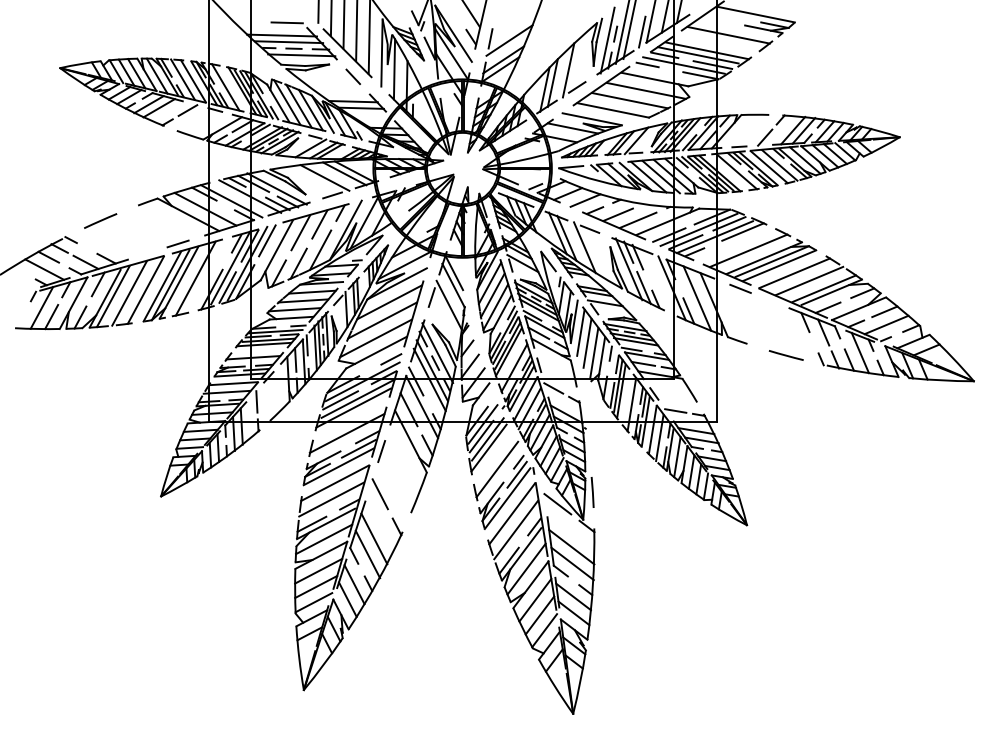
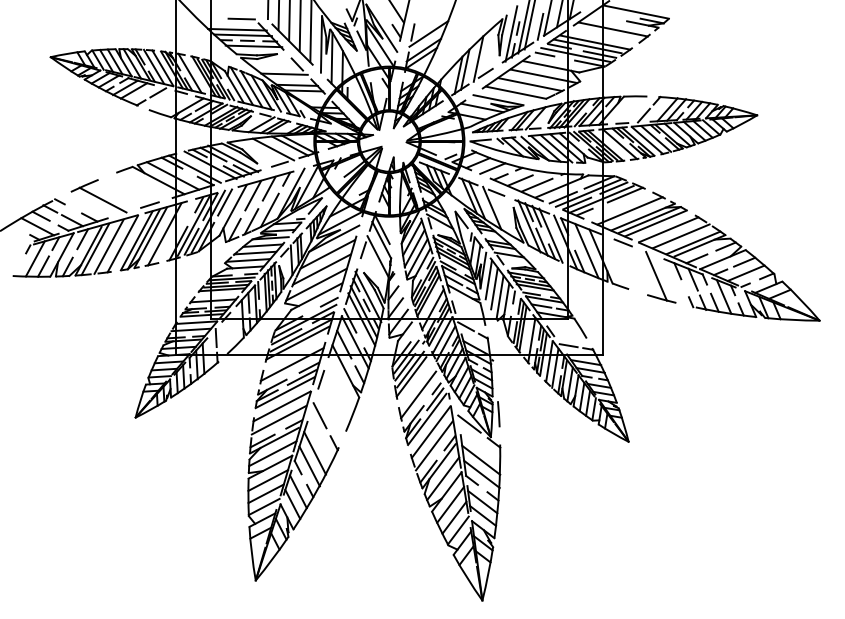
line: (337, 88) -> (284, 74), added
line: (122, 237) -> (103, 199), added
line: (654, 280) -> (550, 235), added
line: (779, 328) -> (656, 276), added

